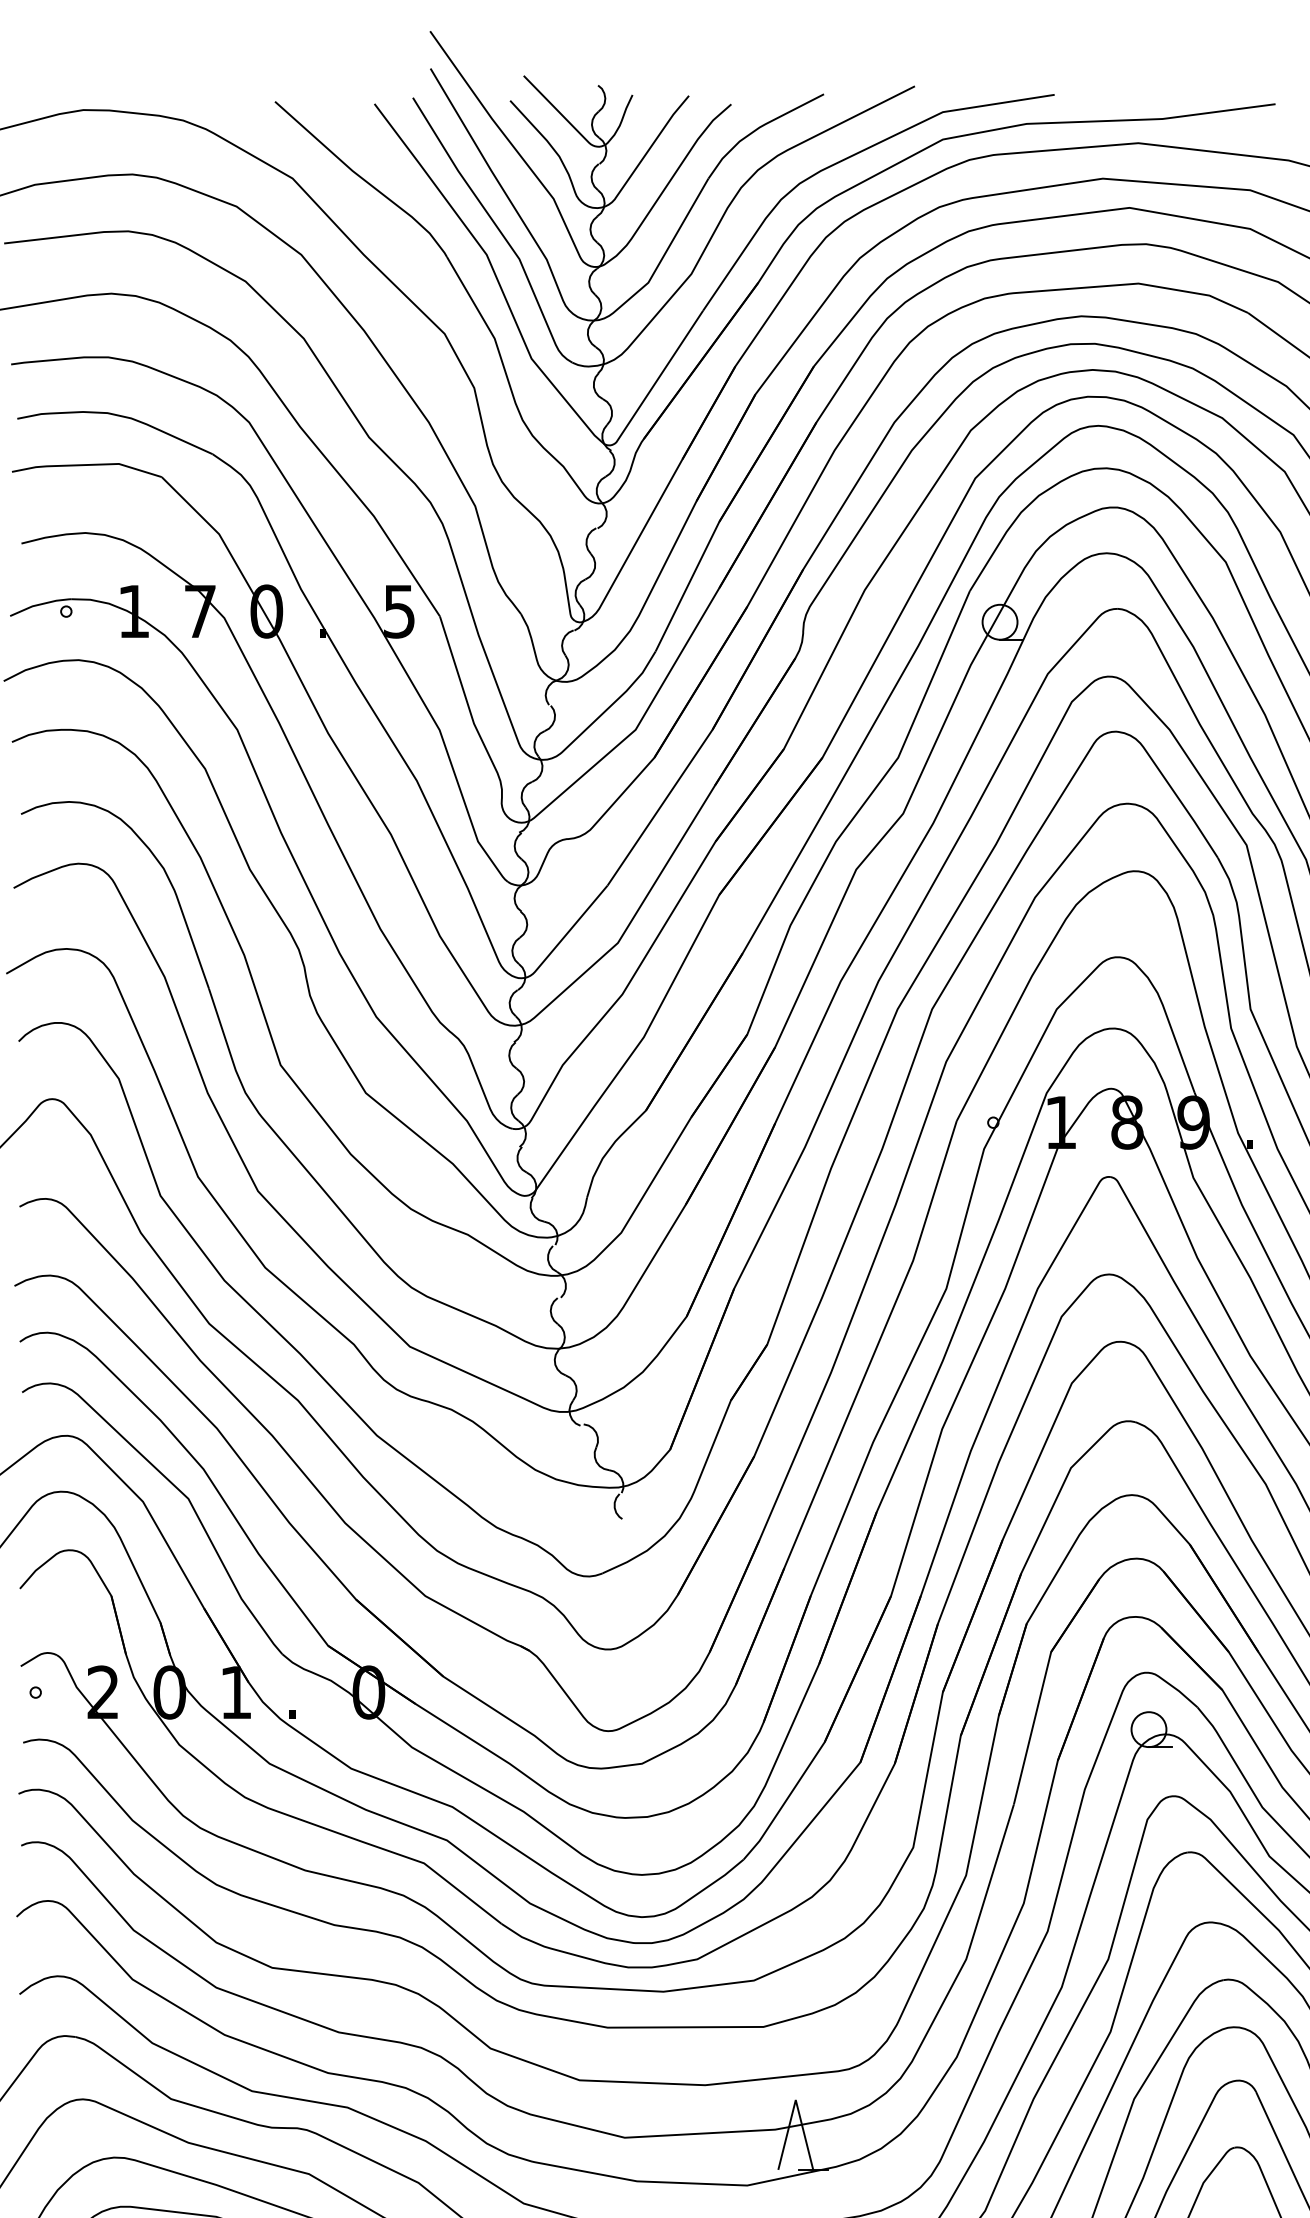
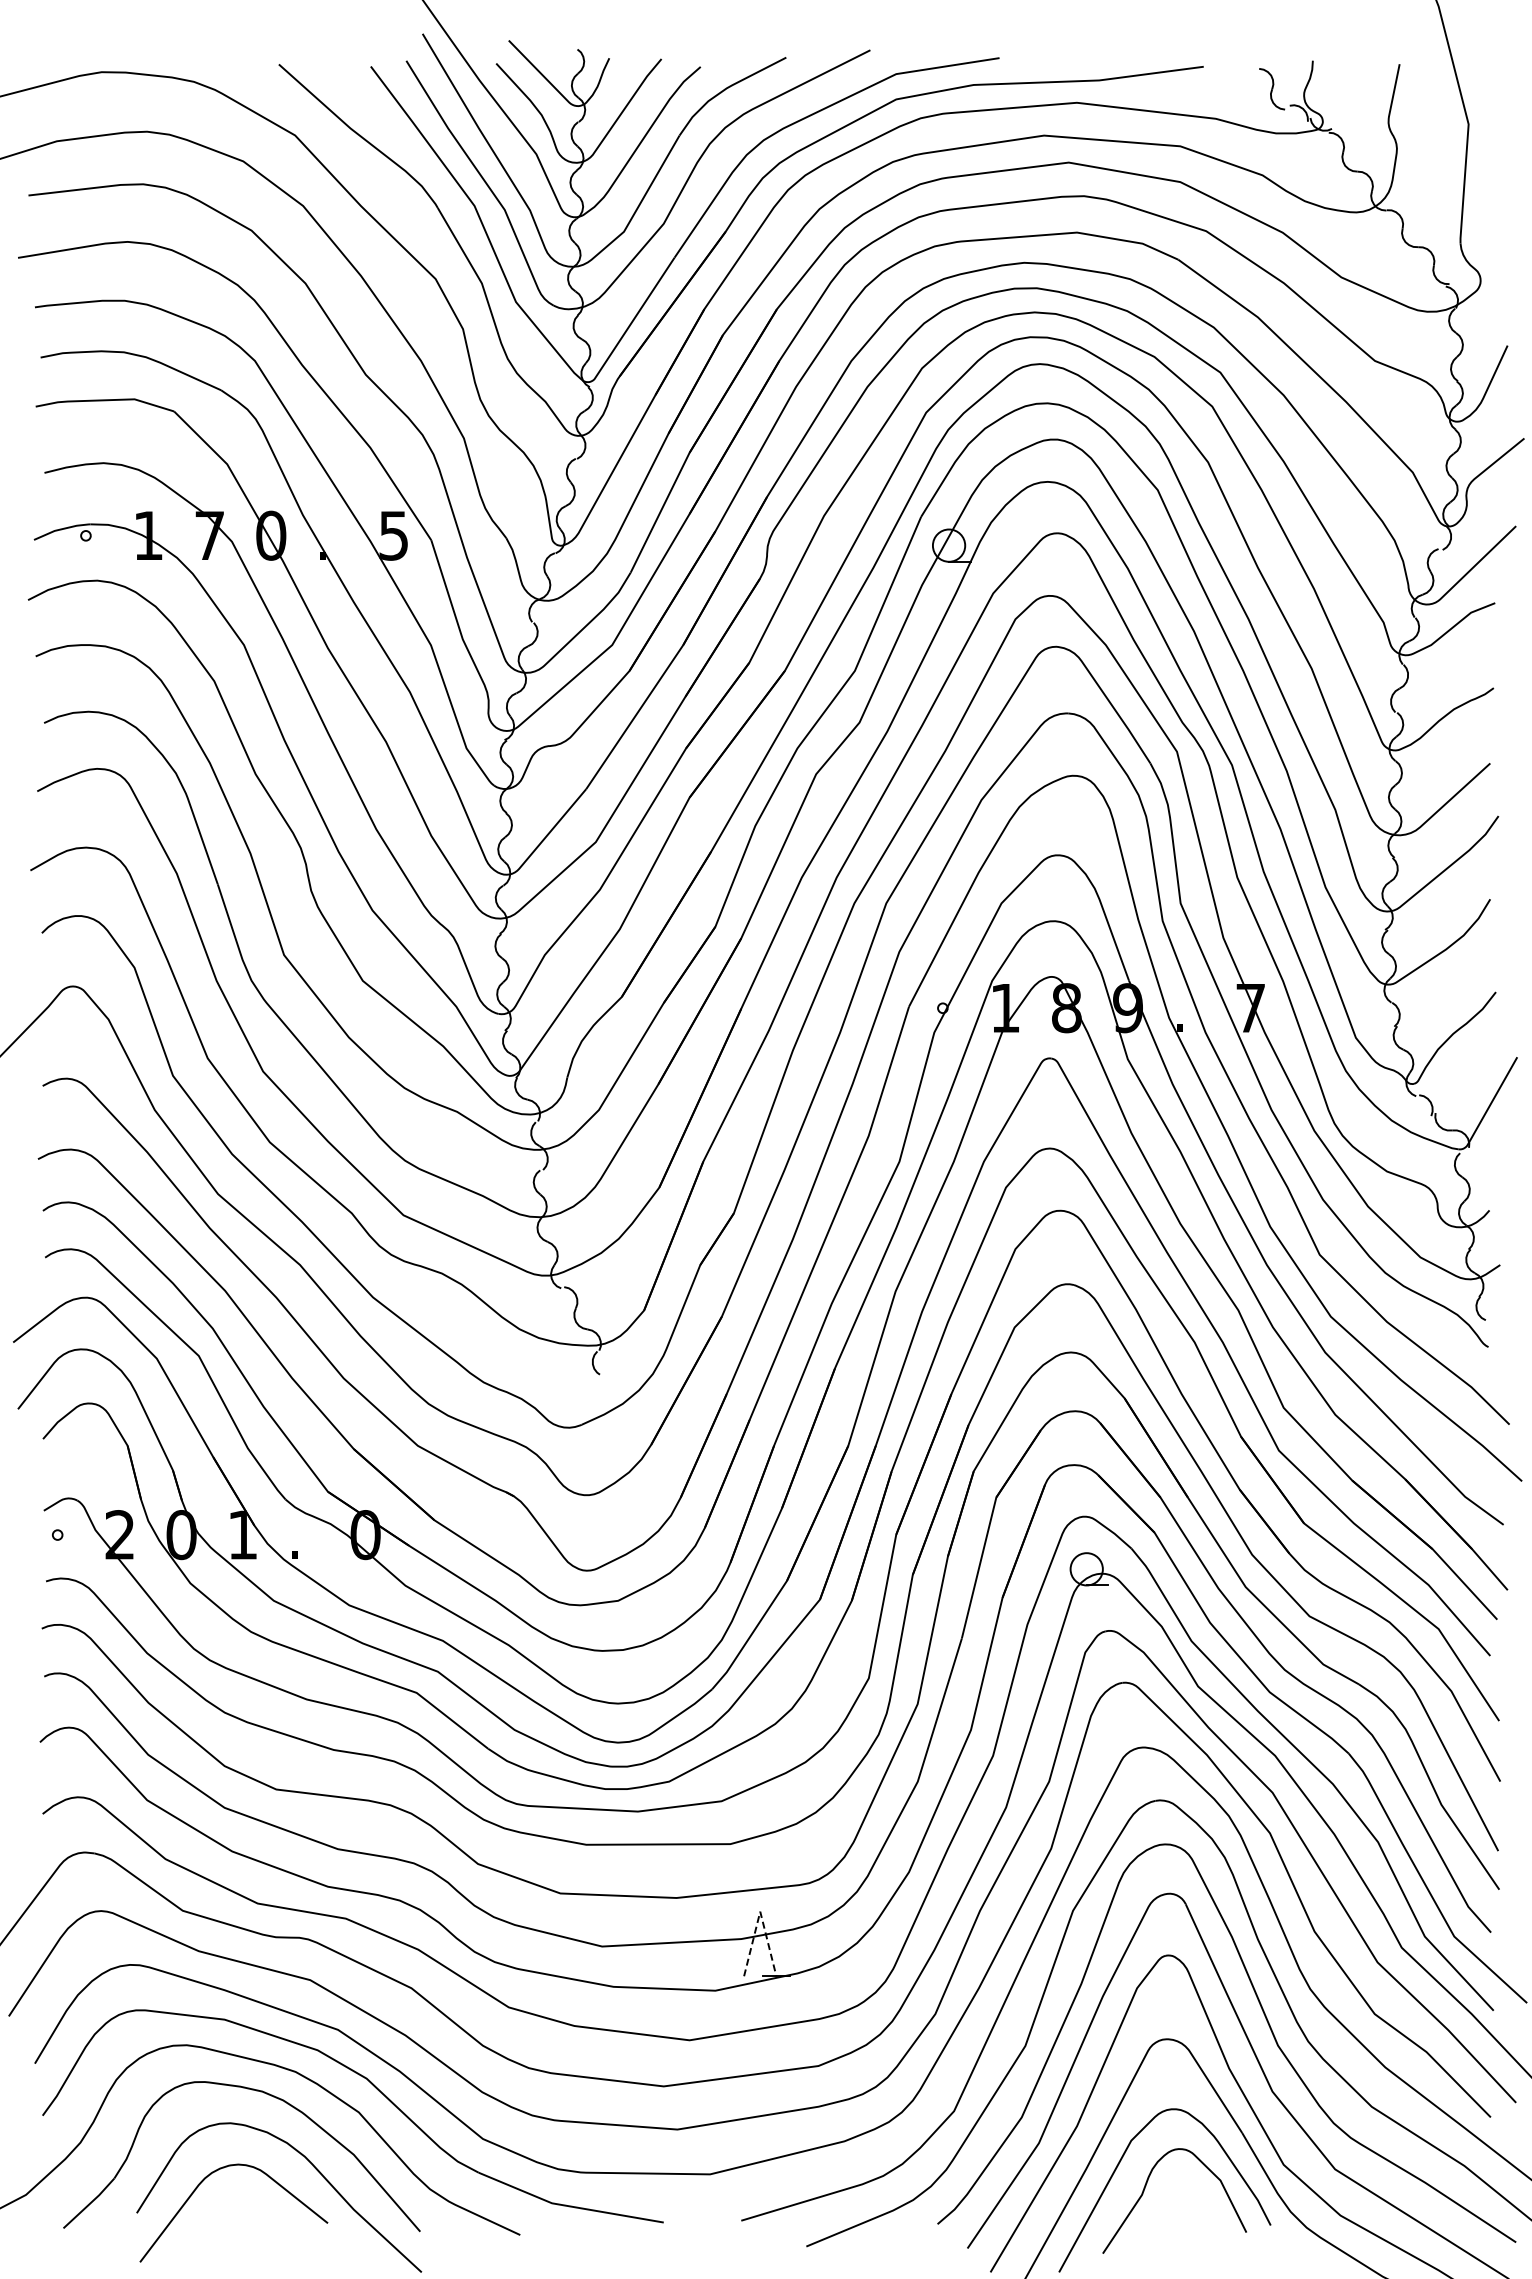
line: (796, 2099) -> (760, 1911), solid -> dashed

